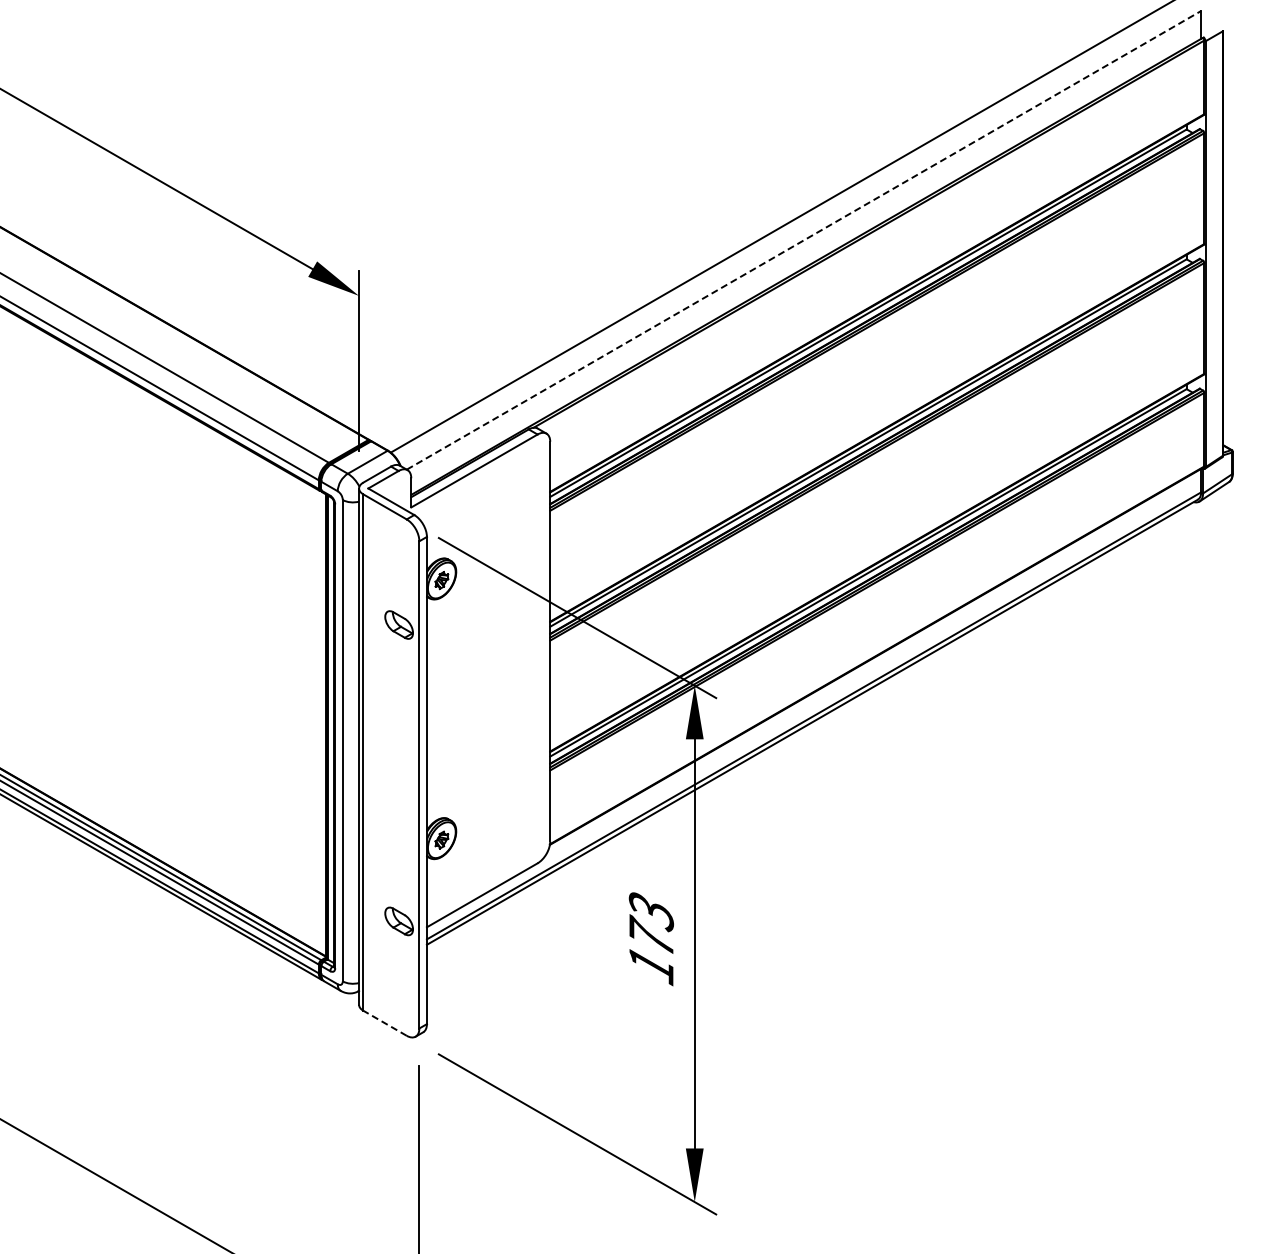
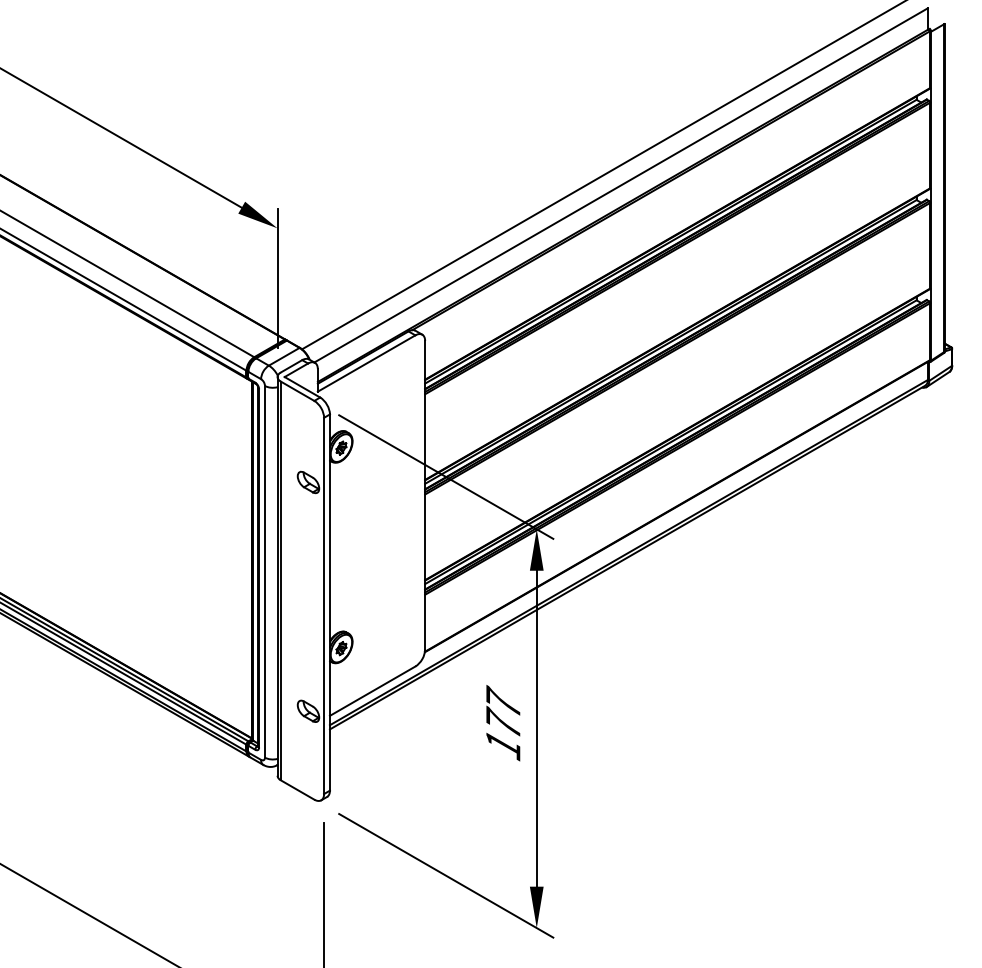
line: (803, 240) -> (620, 185), dashed -> solid
text: (651, 909) -> (503, 702), 173 -> 177
line: (384, 1023) -> (297, 790), dashed -> solid

